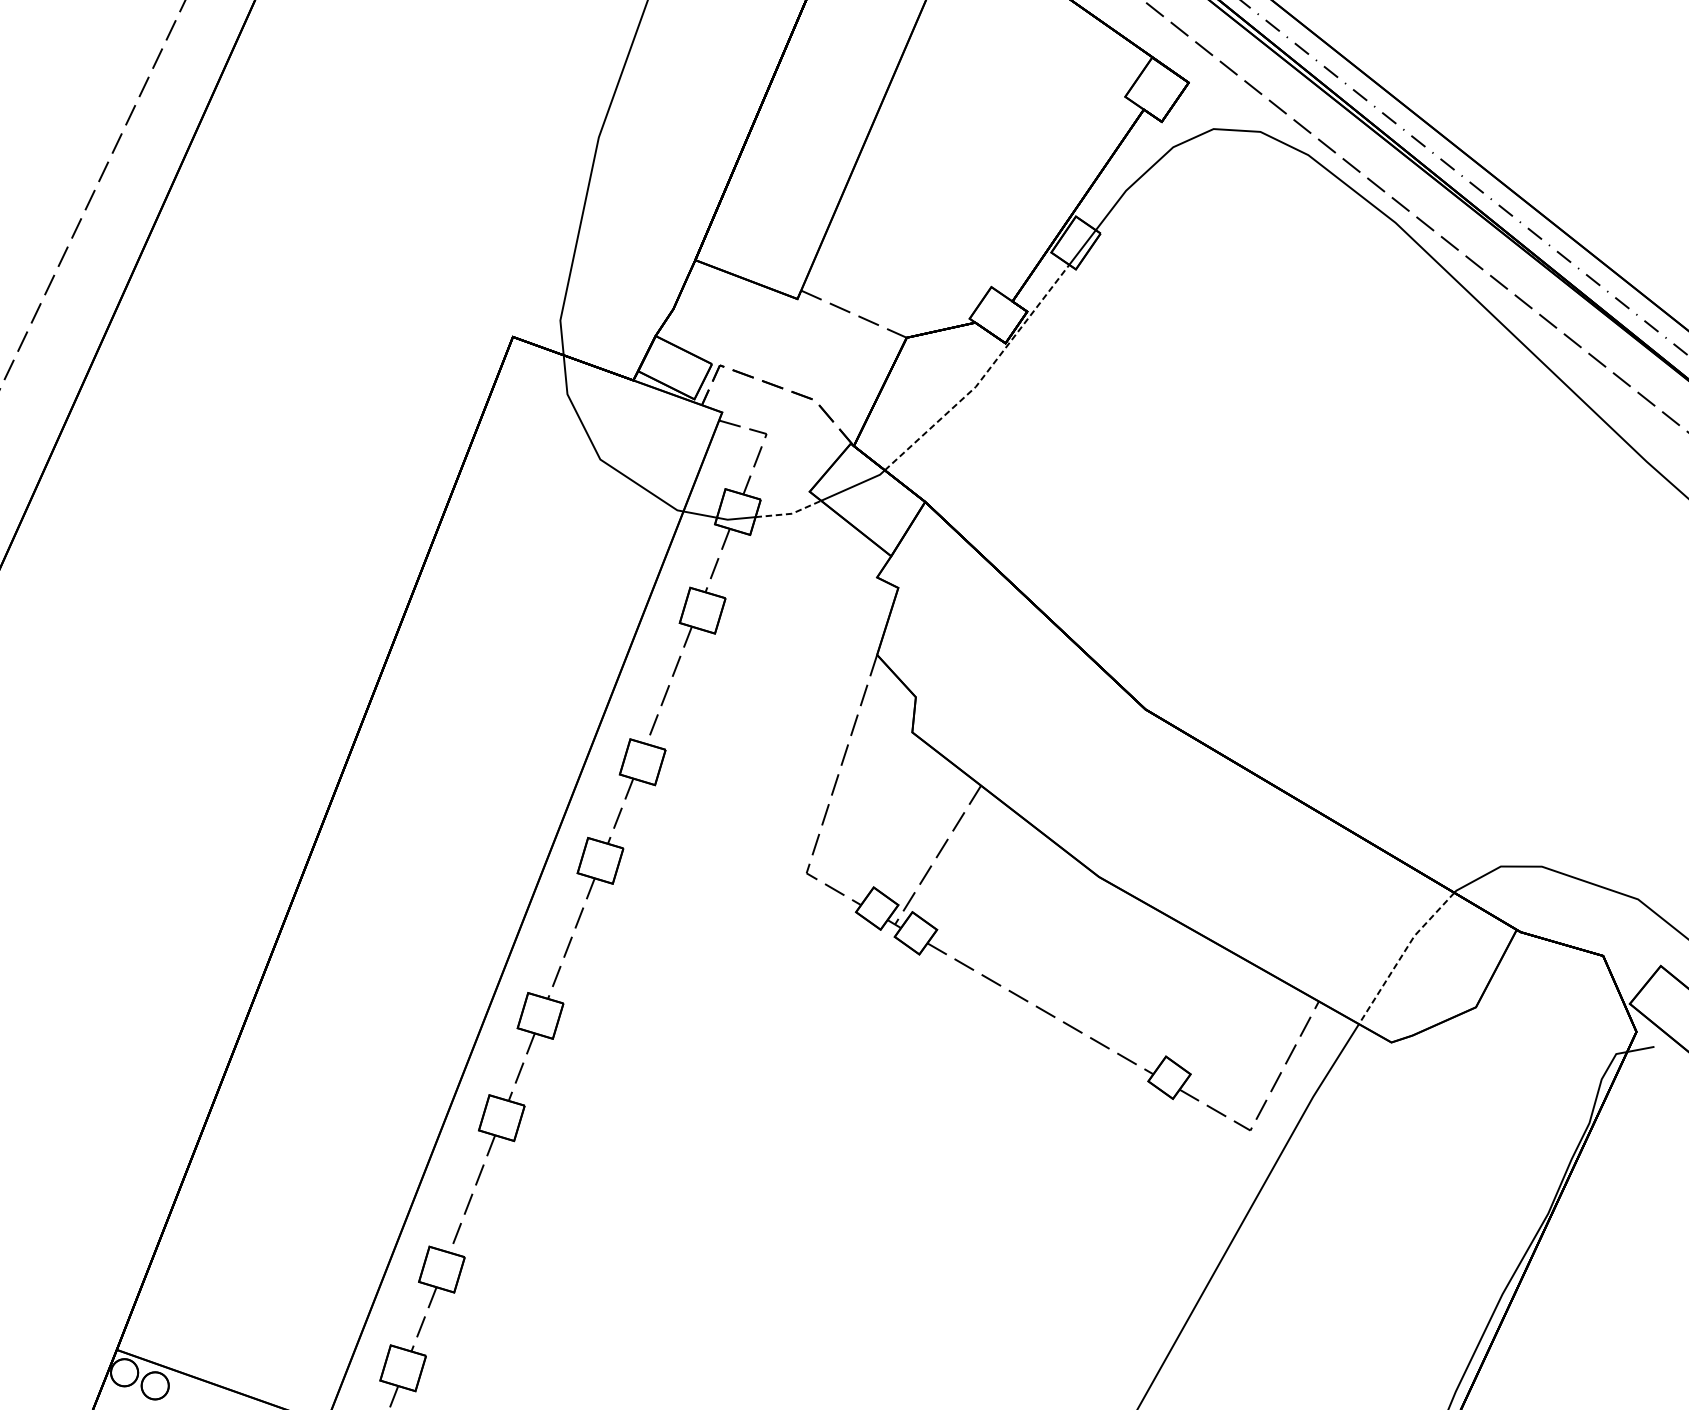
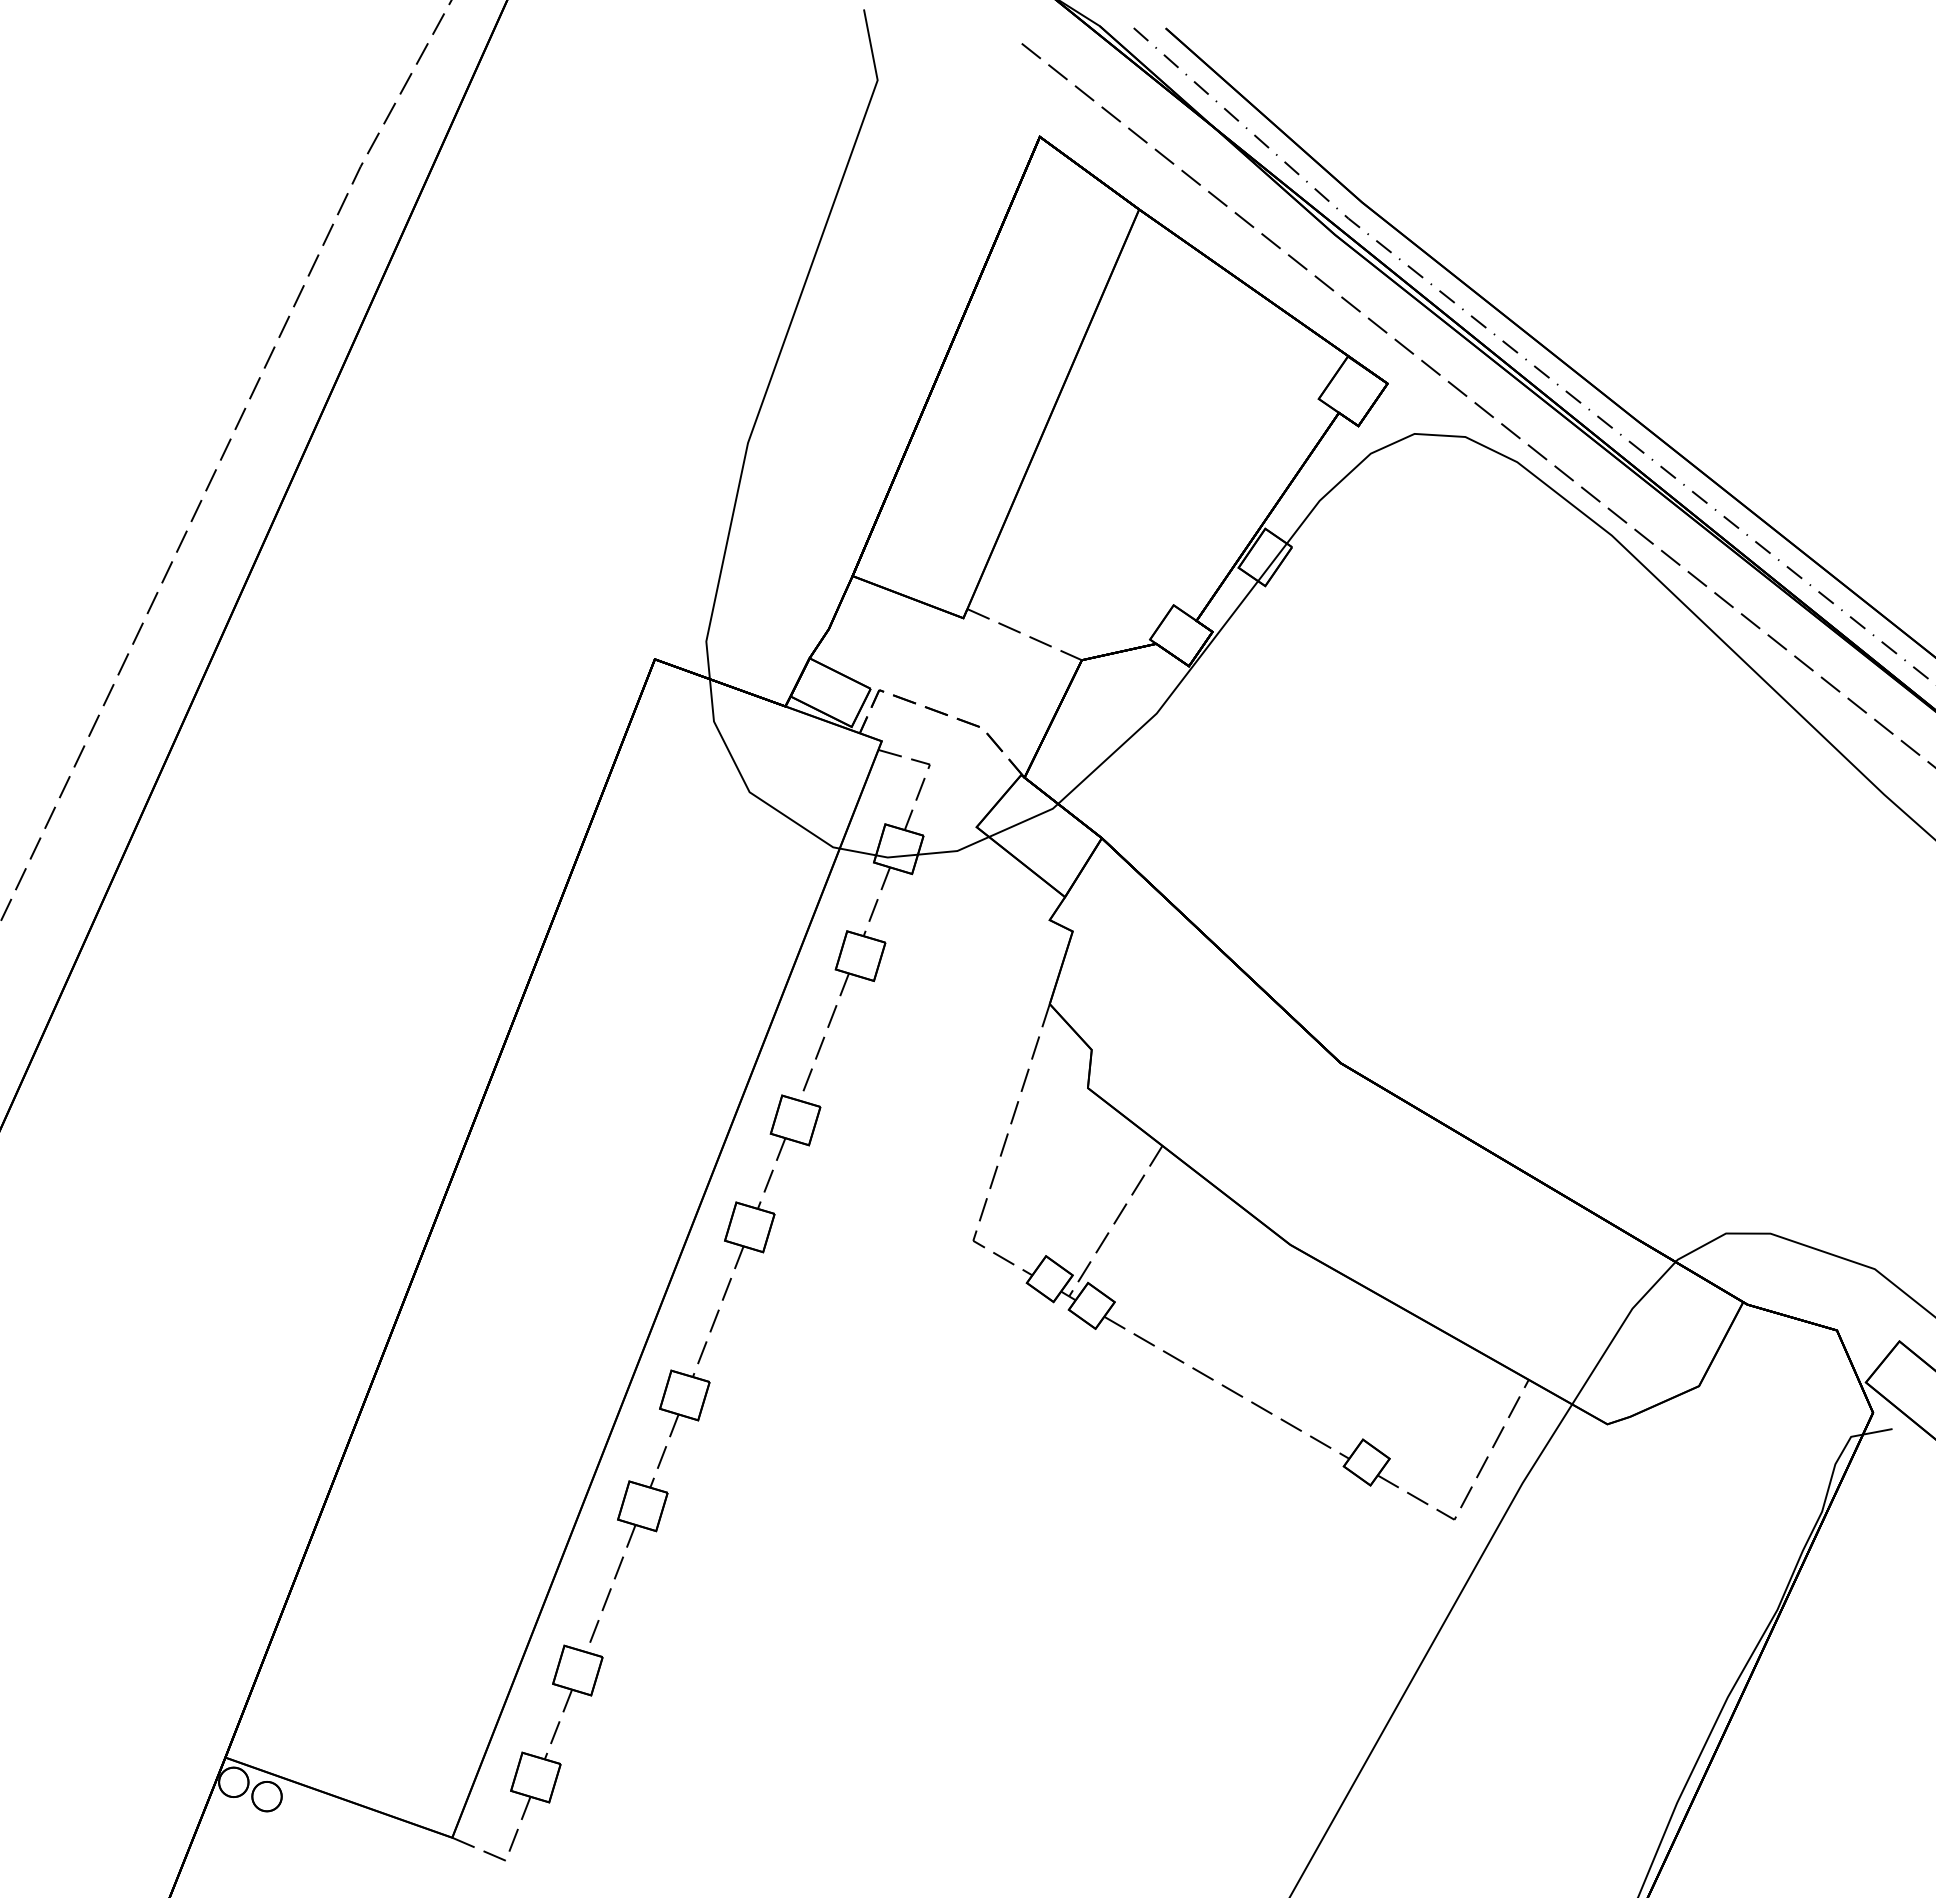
line: (984, 374) -> (1166, 700), dashed -> solid
line: (790, 514) -> (955, 851), dashed -> solid
line: (1402, 955) -> (1619, 1329), dashed -> solid

